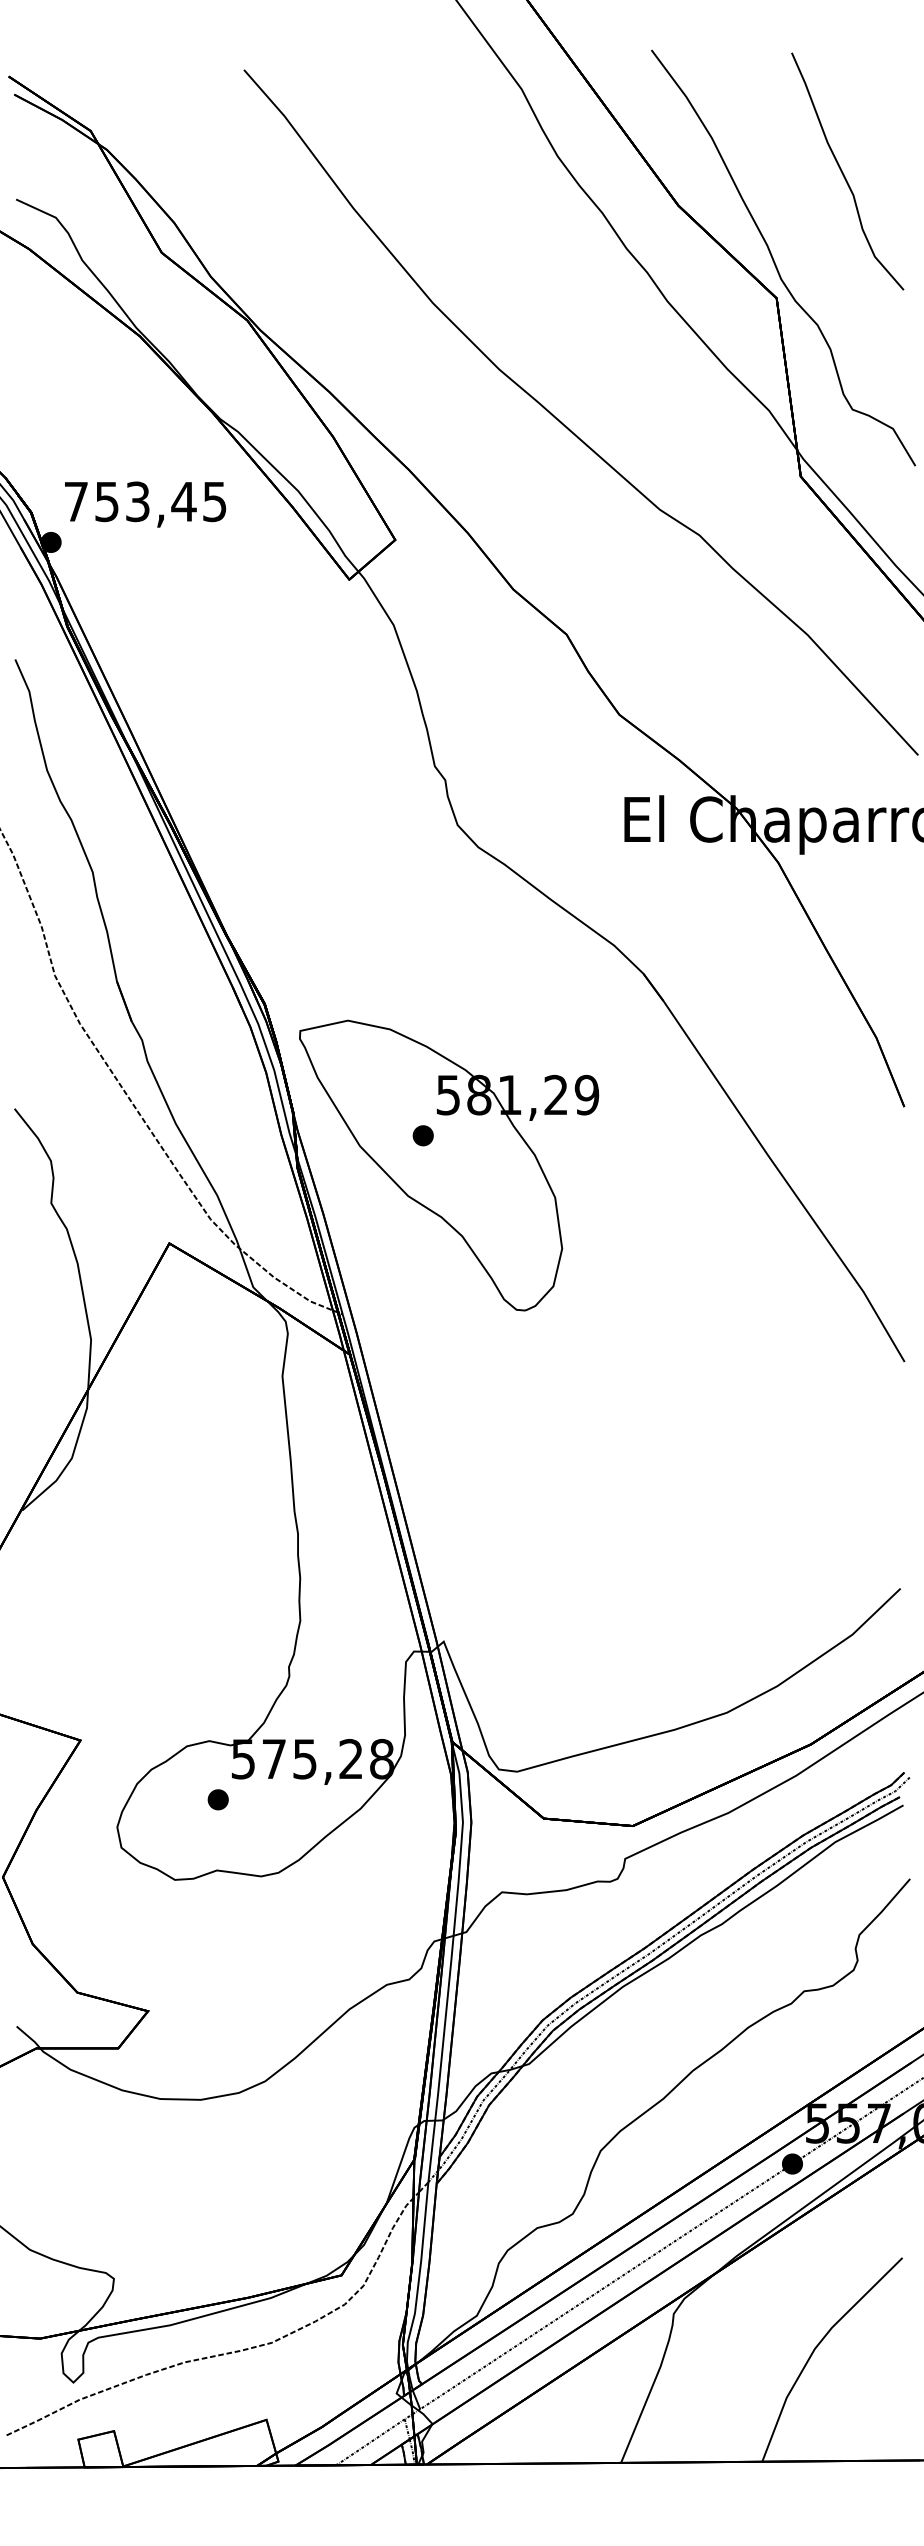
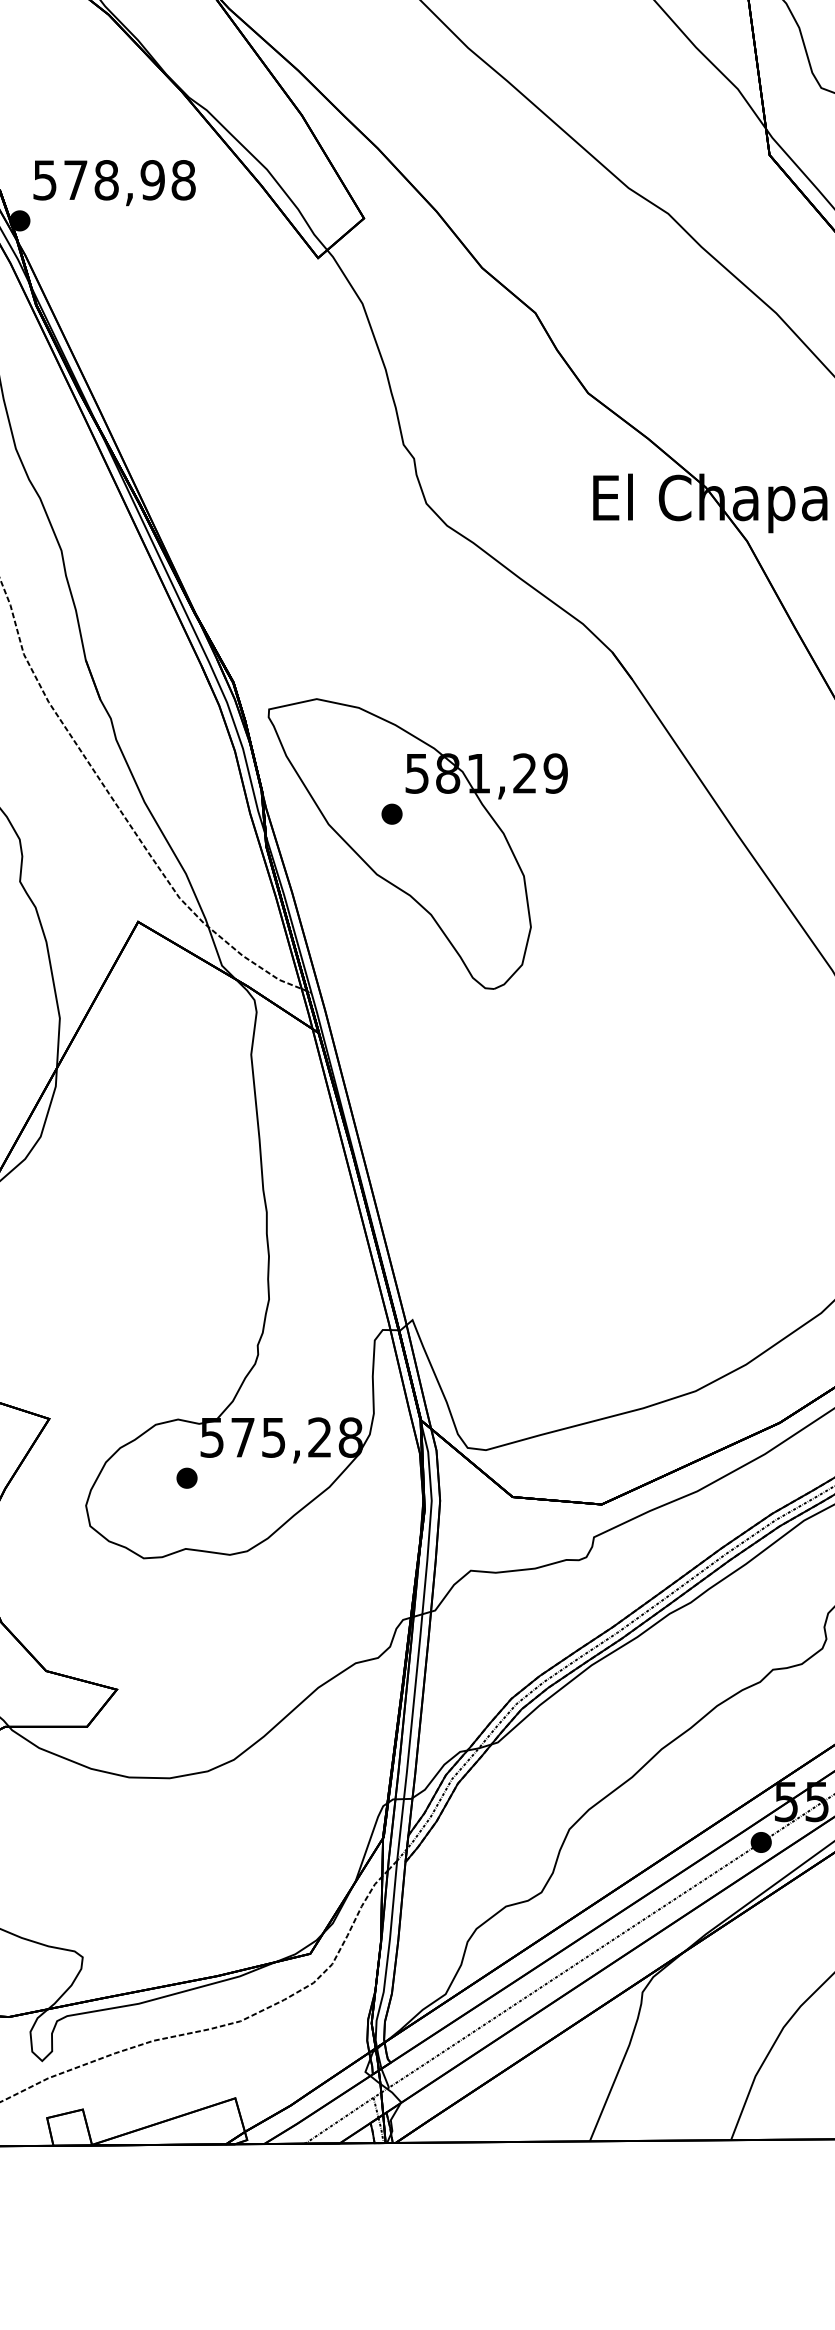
text: (145, 501) -> (114, 179), 753,45 -> 578,98

